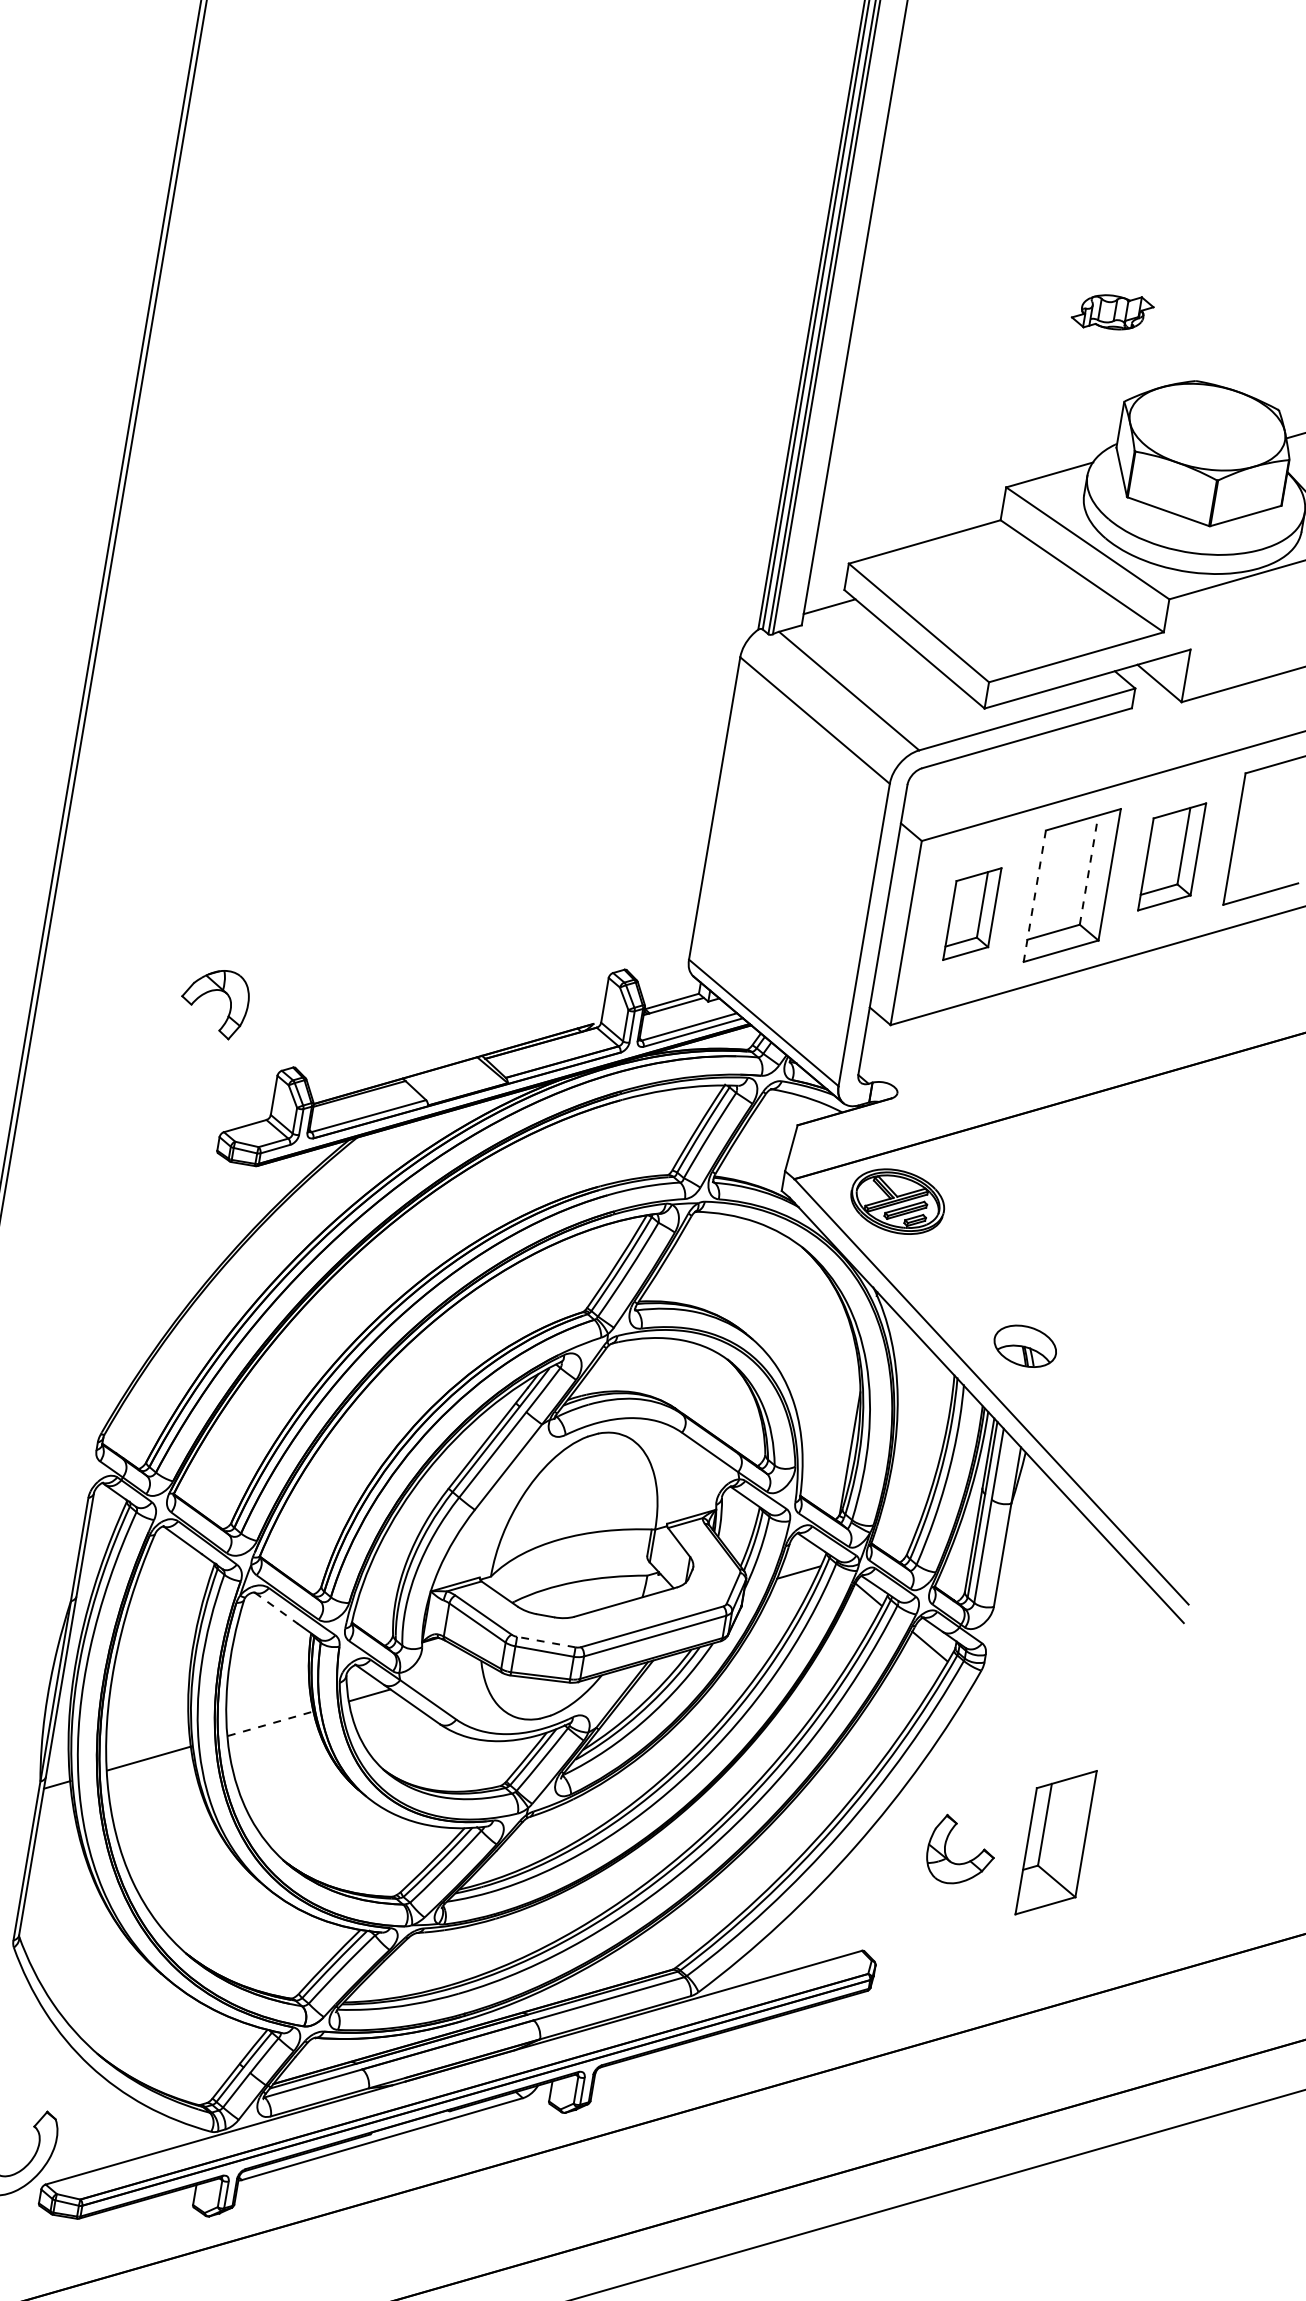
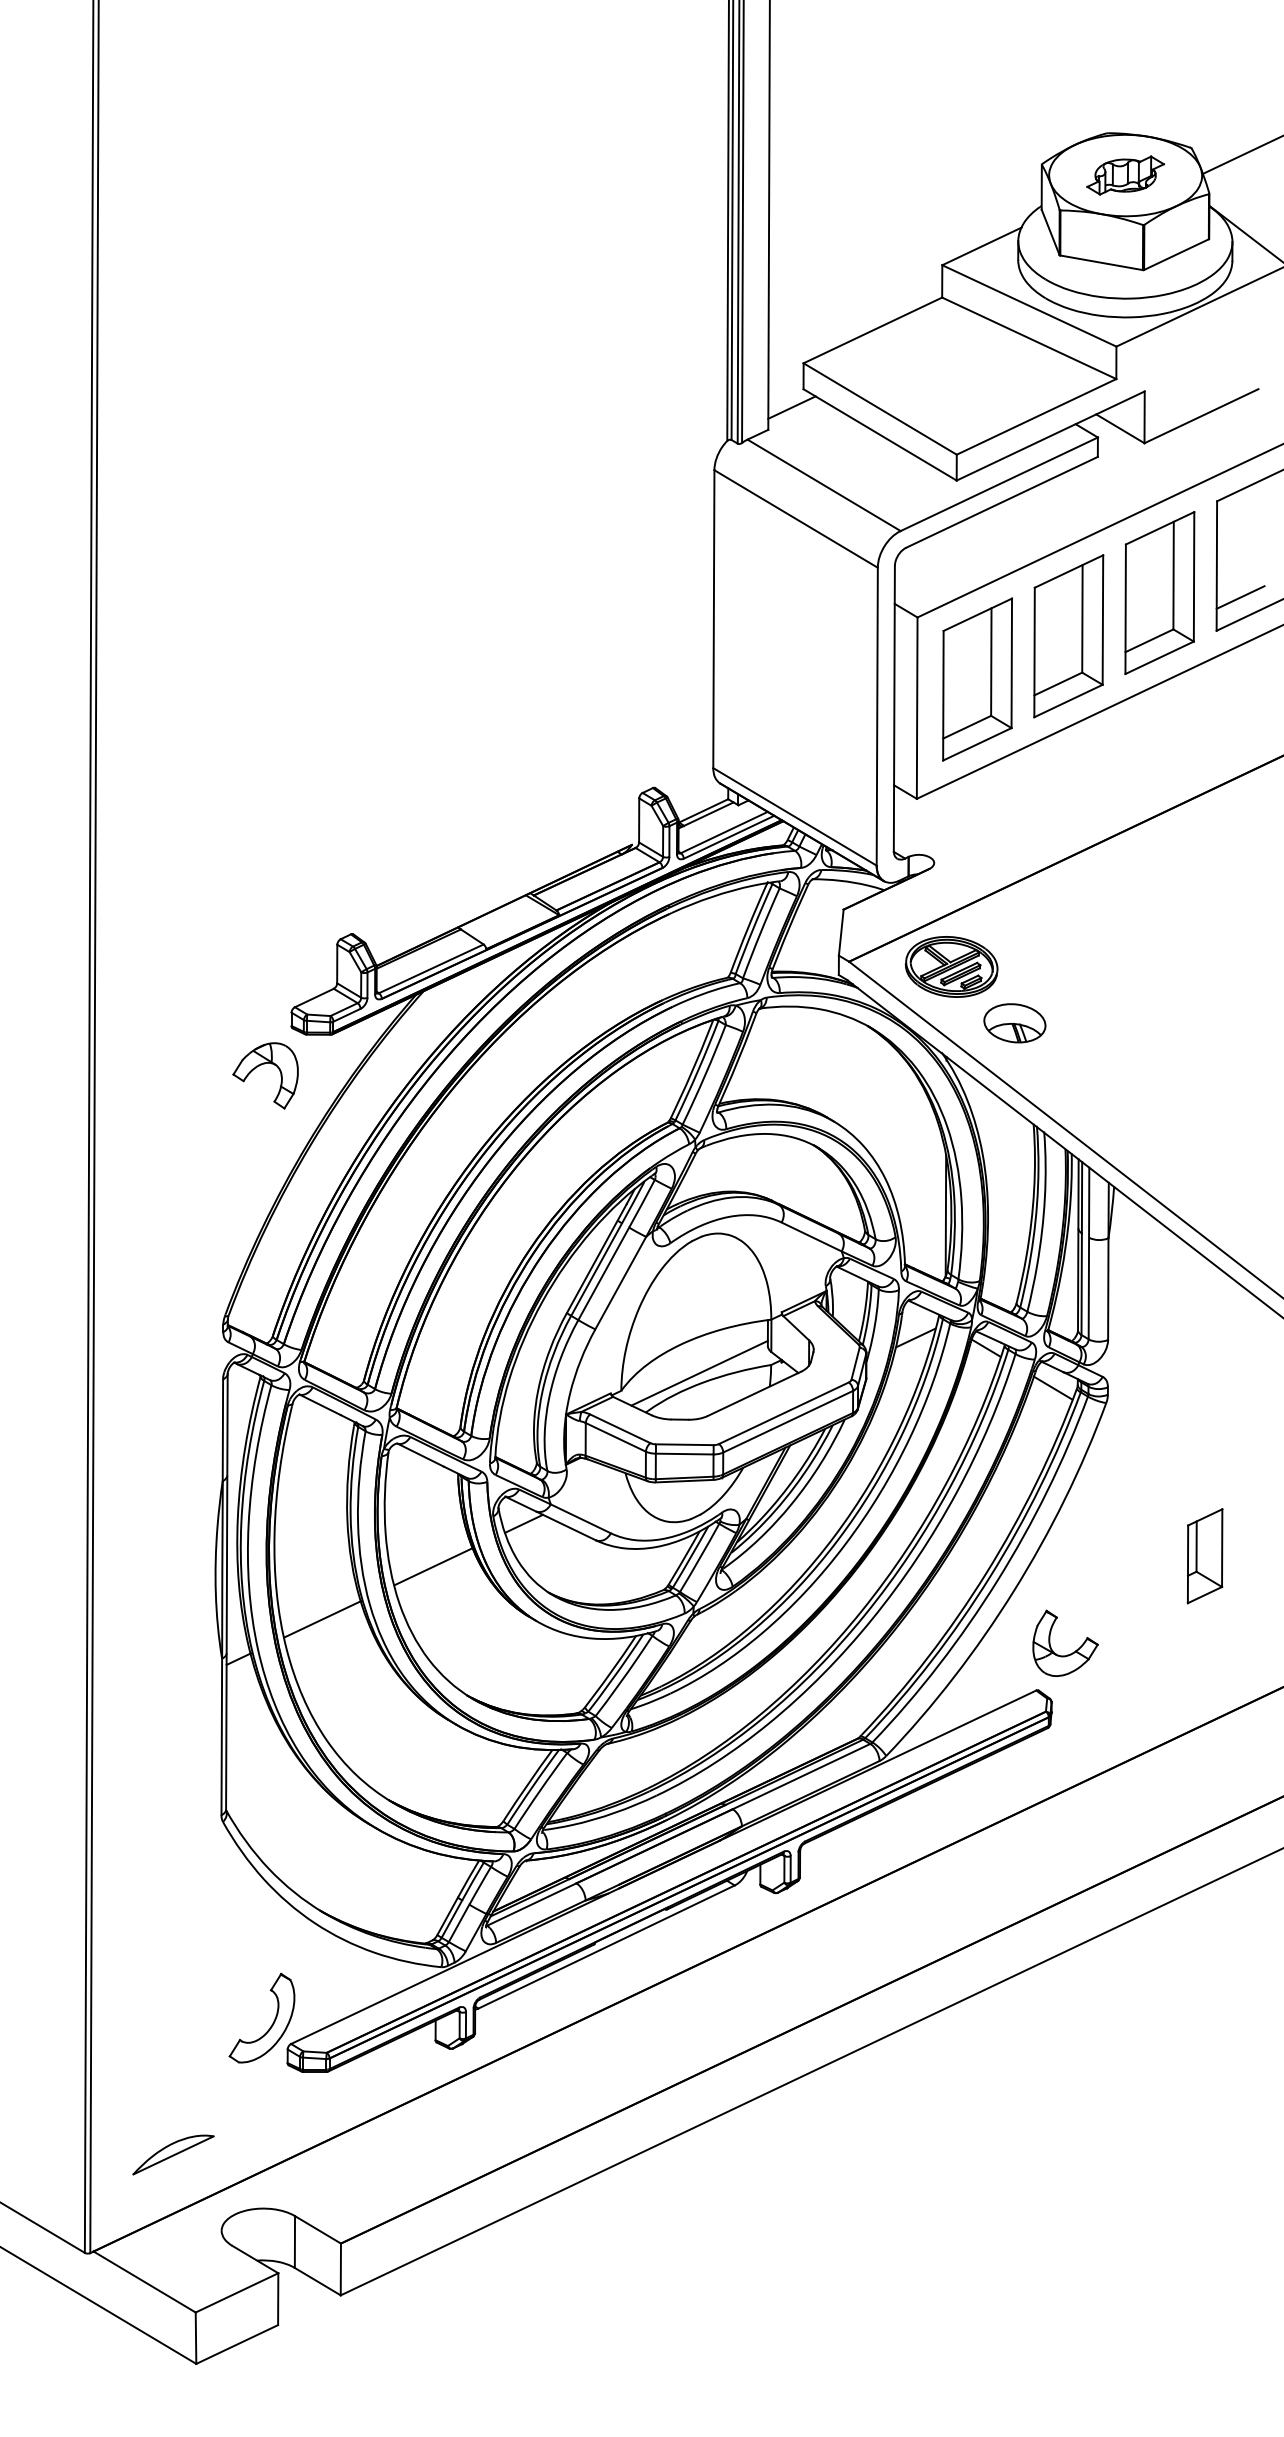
part: (1112, 312) -> (1125, 175), moved
part: (1171, 856) -> (1159, 592), size x1.43
line: (1089, 869) -> (1082, 618), dashed -> solid
line: (1253, 875) -> (1240, 597), added
line: (1034, 896) -> (1034, 652), dashed -> solid
part: (972, 914) -> (977, 679), size x1.67
part: (212, 991) -> (261, 1065), moved
part: (1024, 1346) -> (1014, 1023), moved
line: (573, 1571) -> (699, 1372), added
line: (276, 1608) -> (420, 1455), dashed -> solid
line: (546, 1641) -> (684, 1444), dashed -> solid
line: (271, 1723) -> (434, 1566), dashed -> solid
part: (1055, 1842) -> (1204, 1556), size x0.62
part: (964, 1862) -> (1070, 1653), moved

